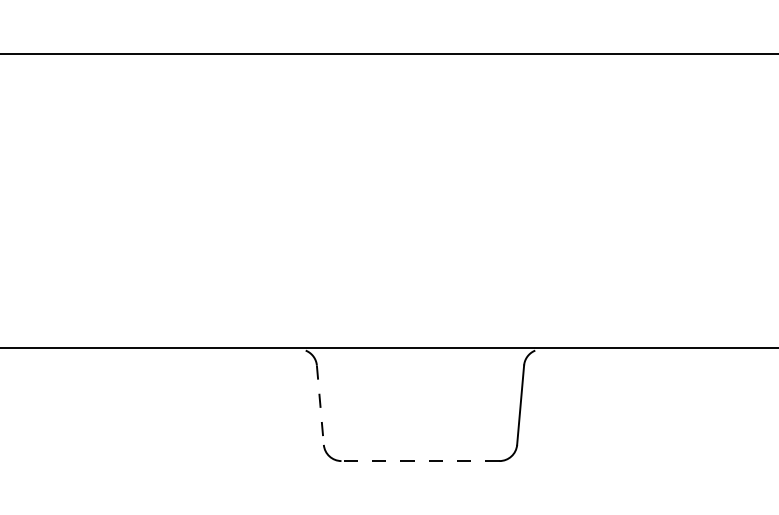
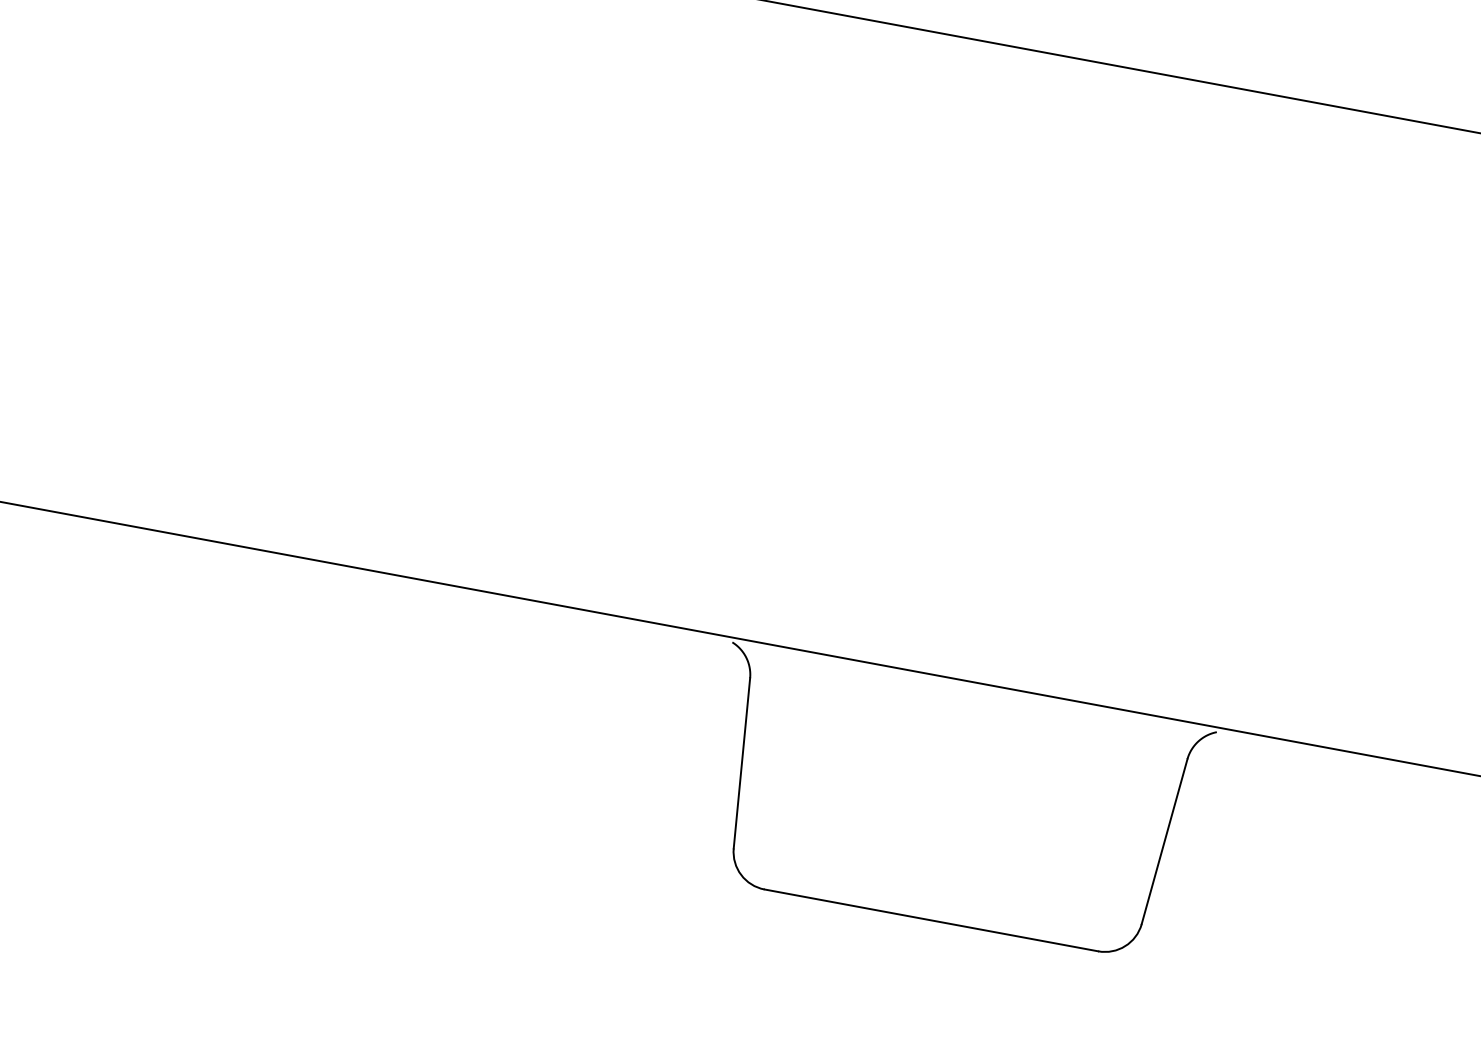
line: (320, 405) -> (742, 763), dashed -> solid
line: (420, 461) -> (931, 921), dashed -> solid

